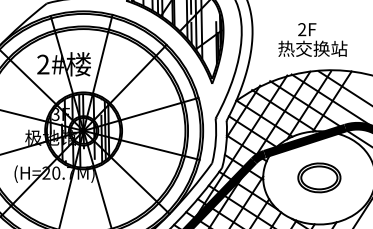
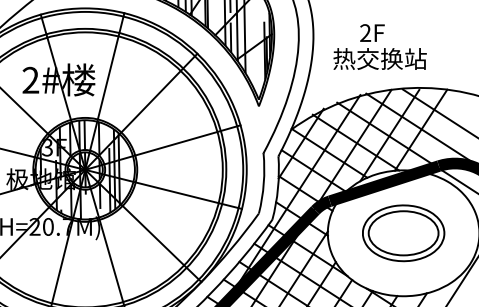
text: (312, 39) -> (379, 46), moved
part: (319, 177) -> (403, 232), size x1.43

